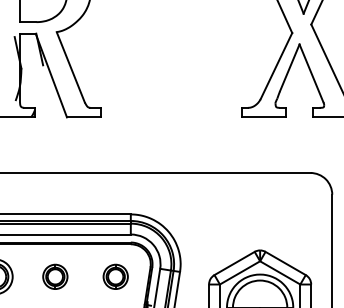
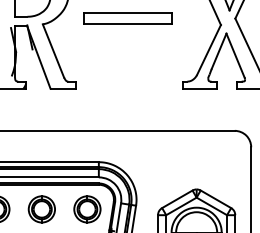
part: (168, 24) -> (127, 18), added
part: (54, 276) -> (41, 209), size x1.43
part: (115, 276) -> (87, 209), size x1.43

